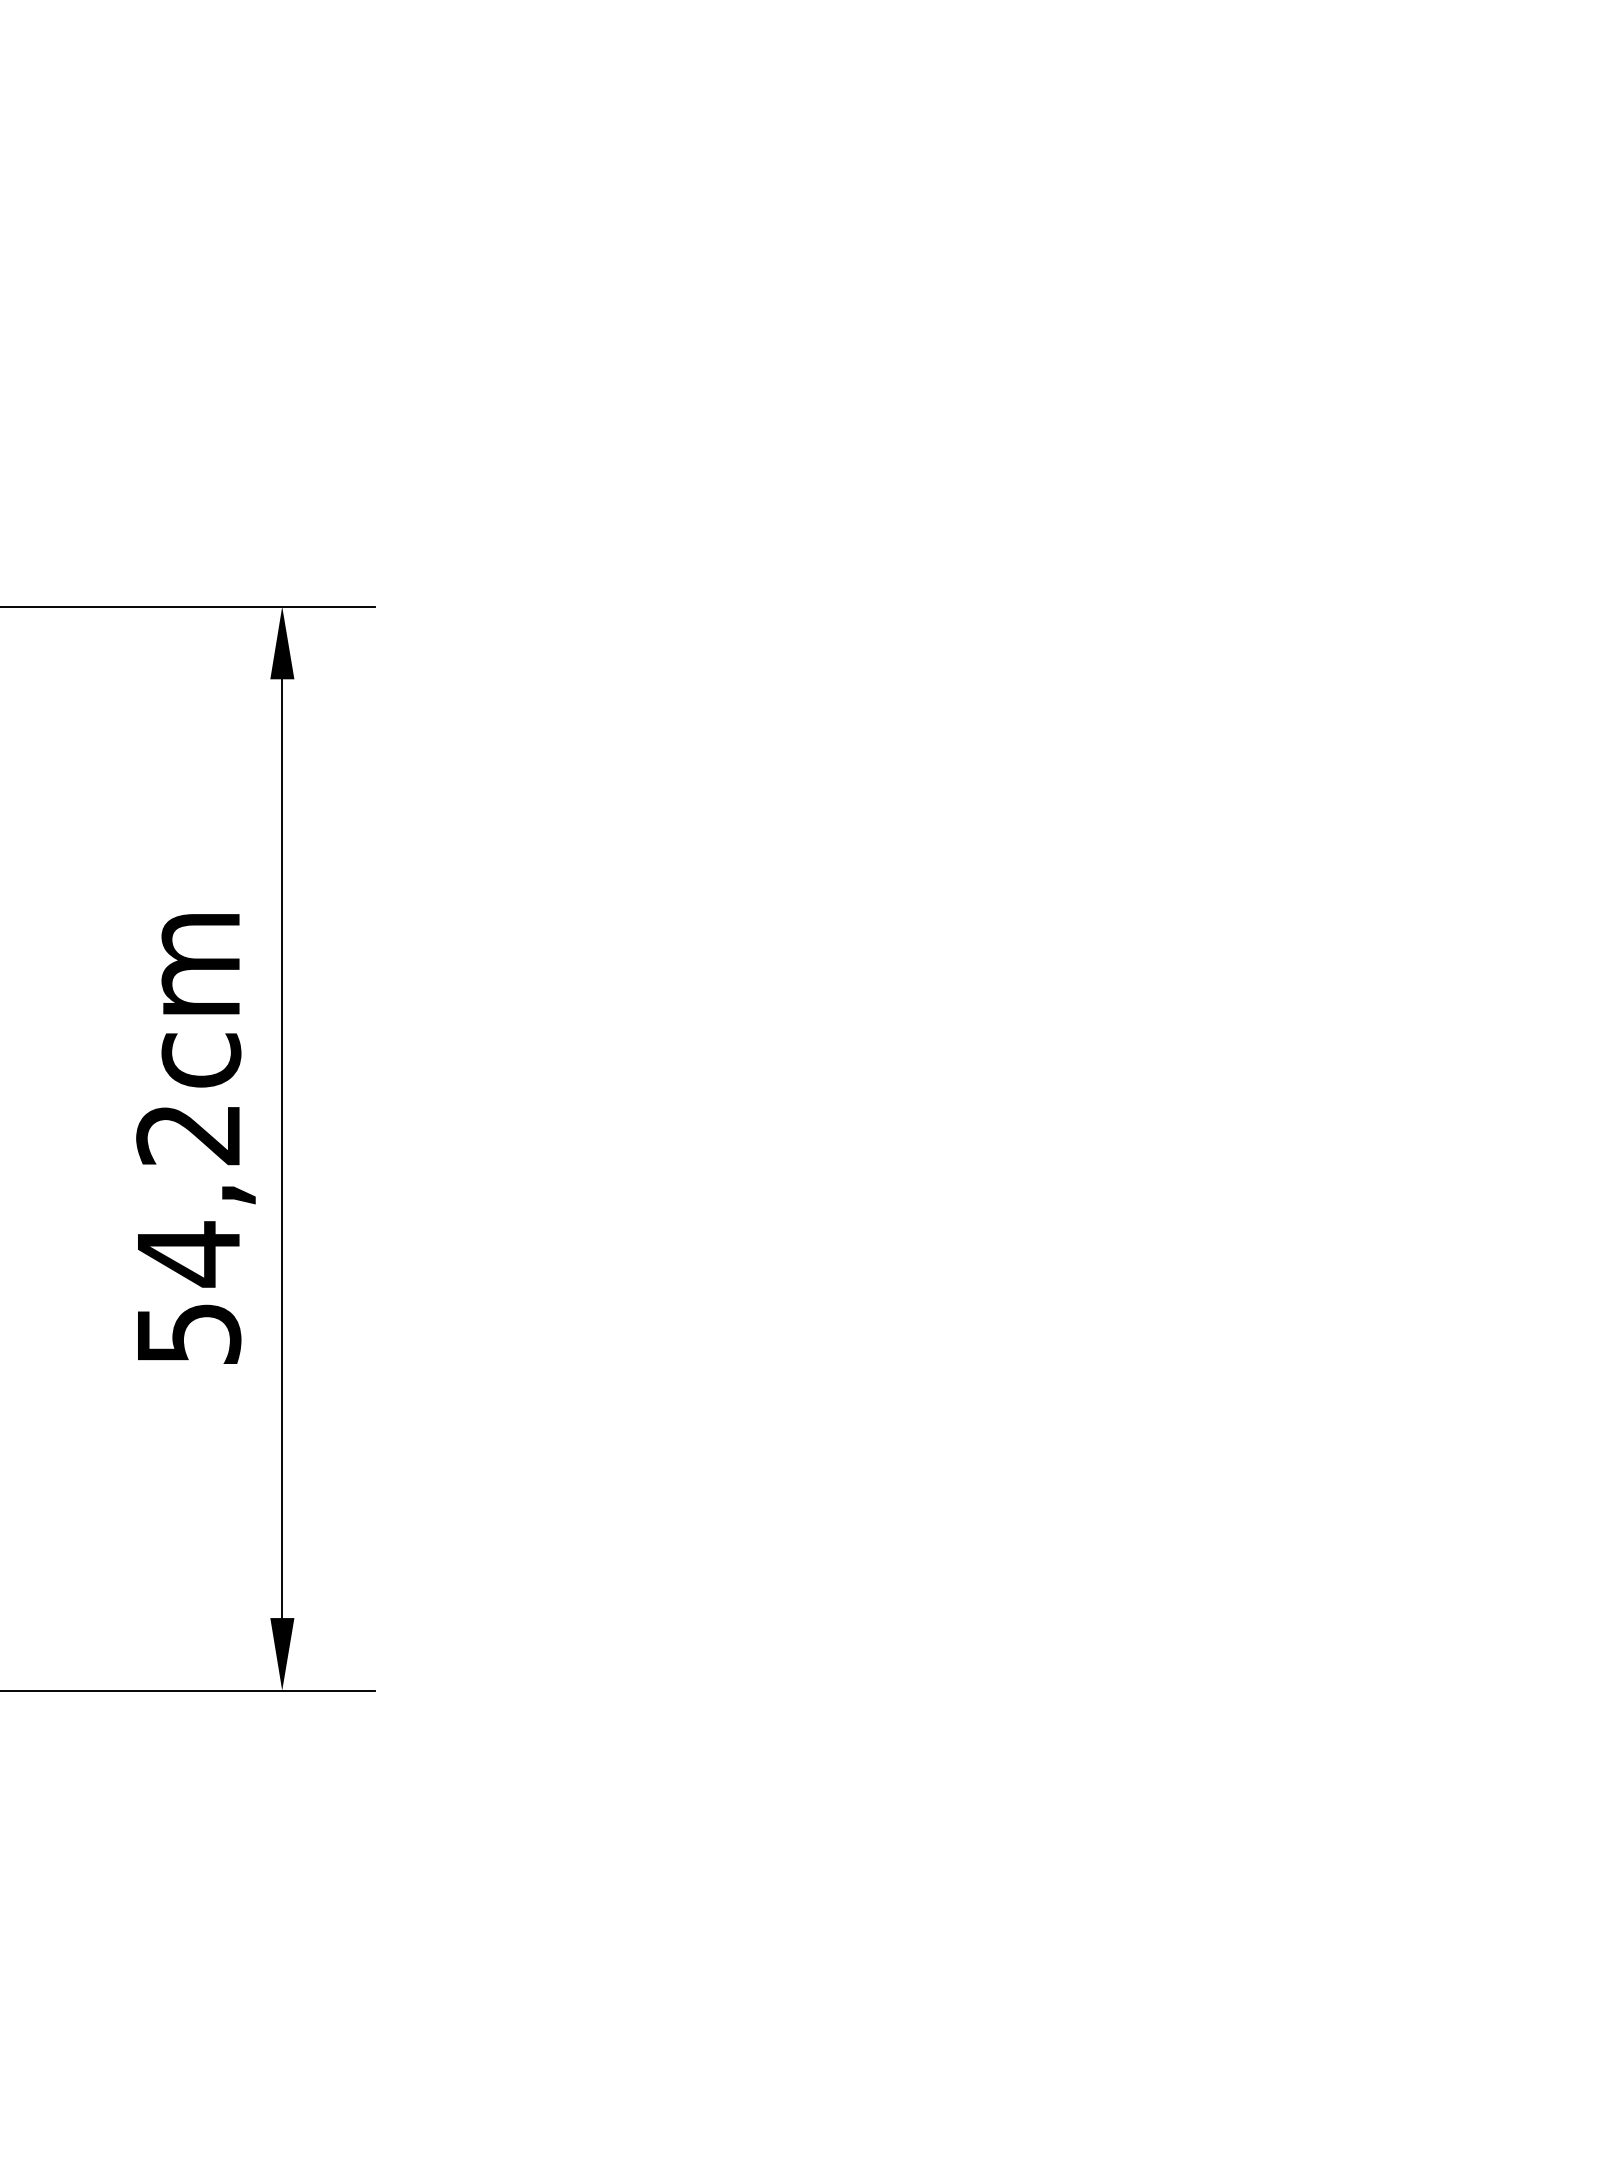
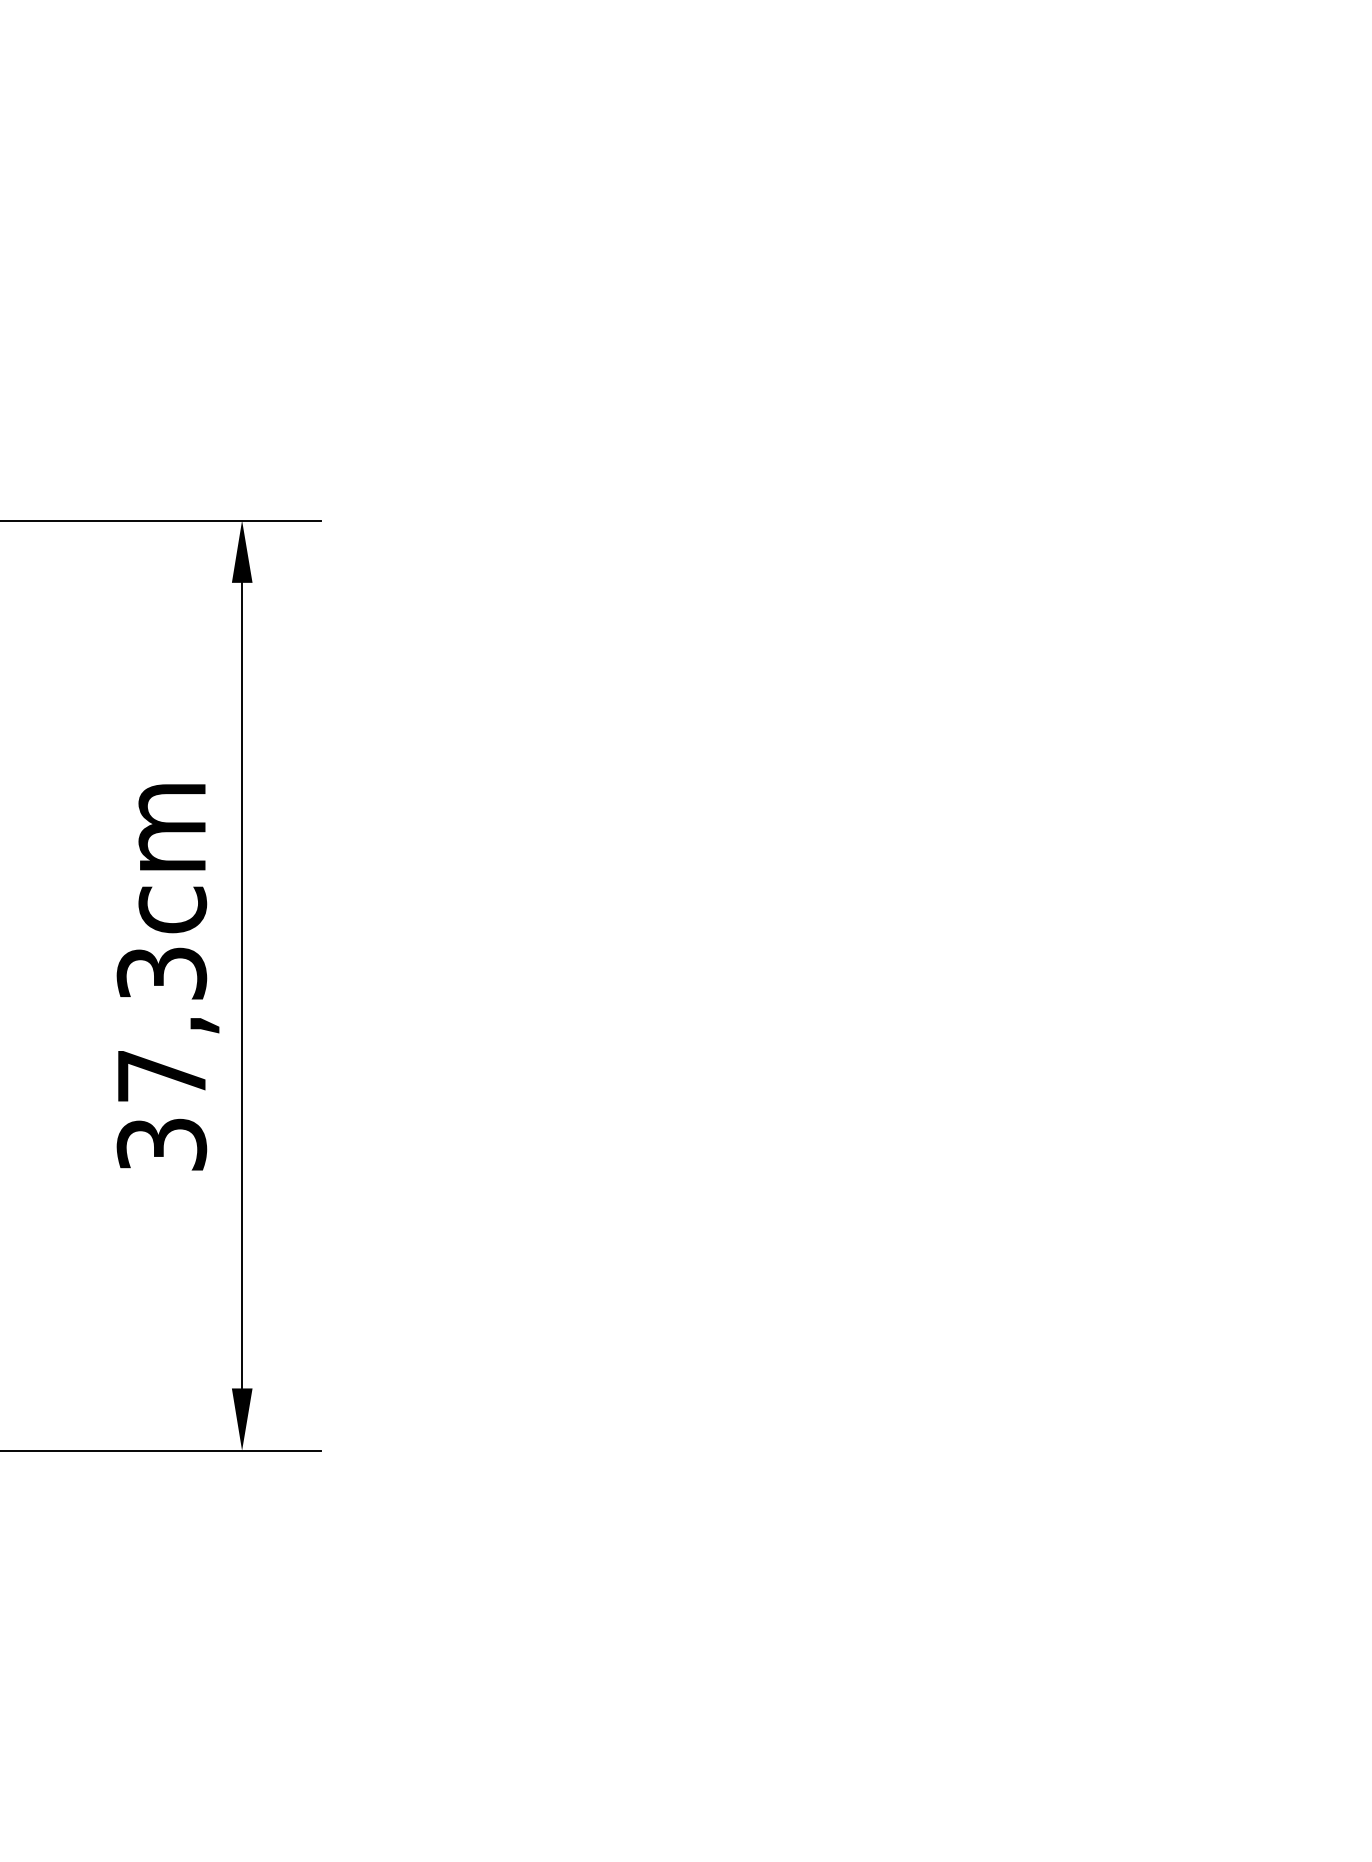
text: (188, 1233) -> (161, 1058), 54,2cm -> 37,3cm

